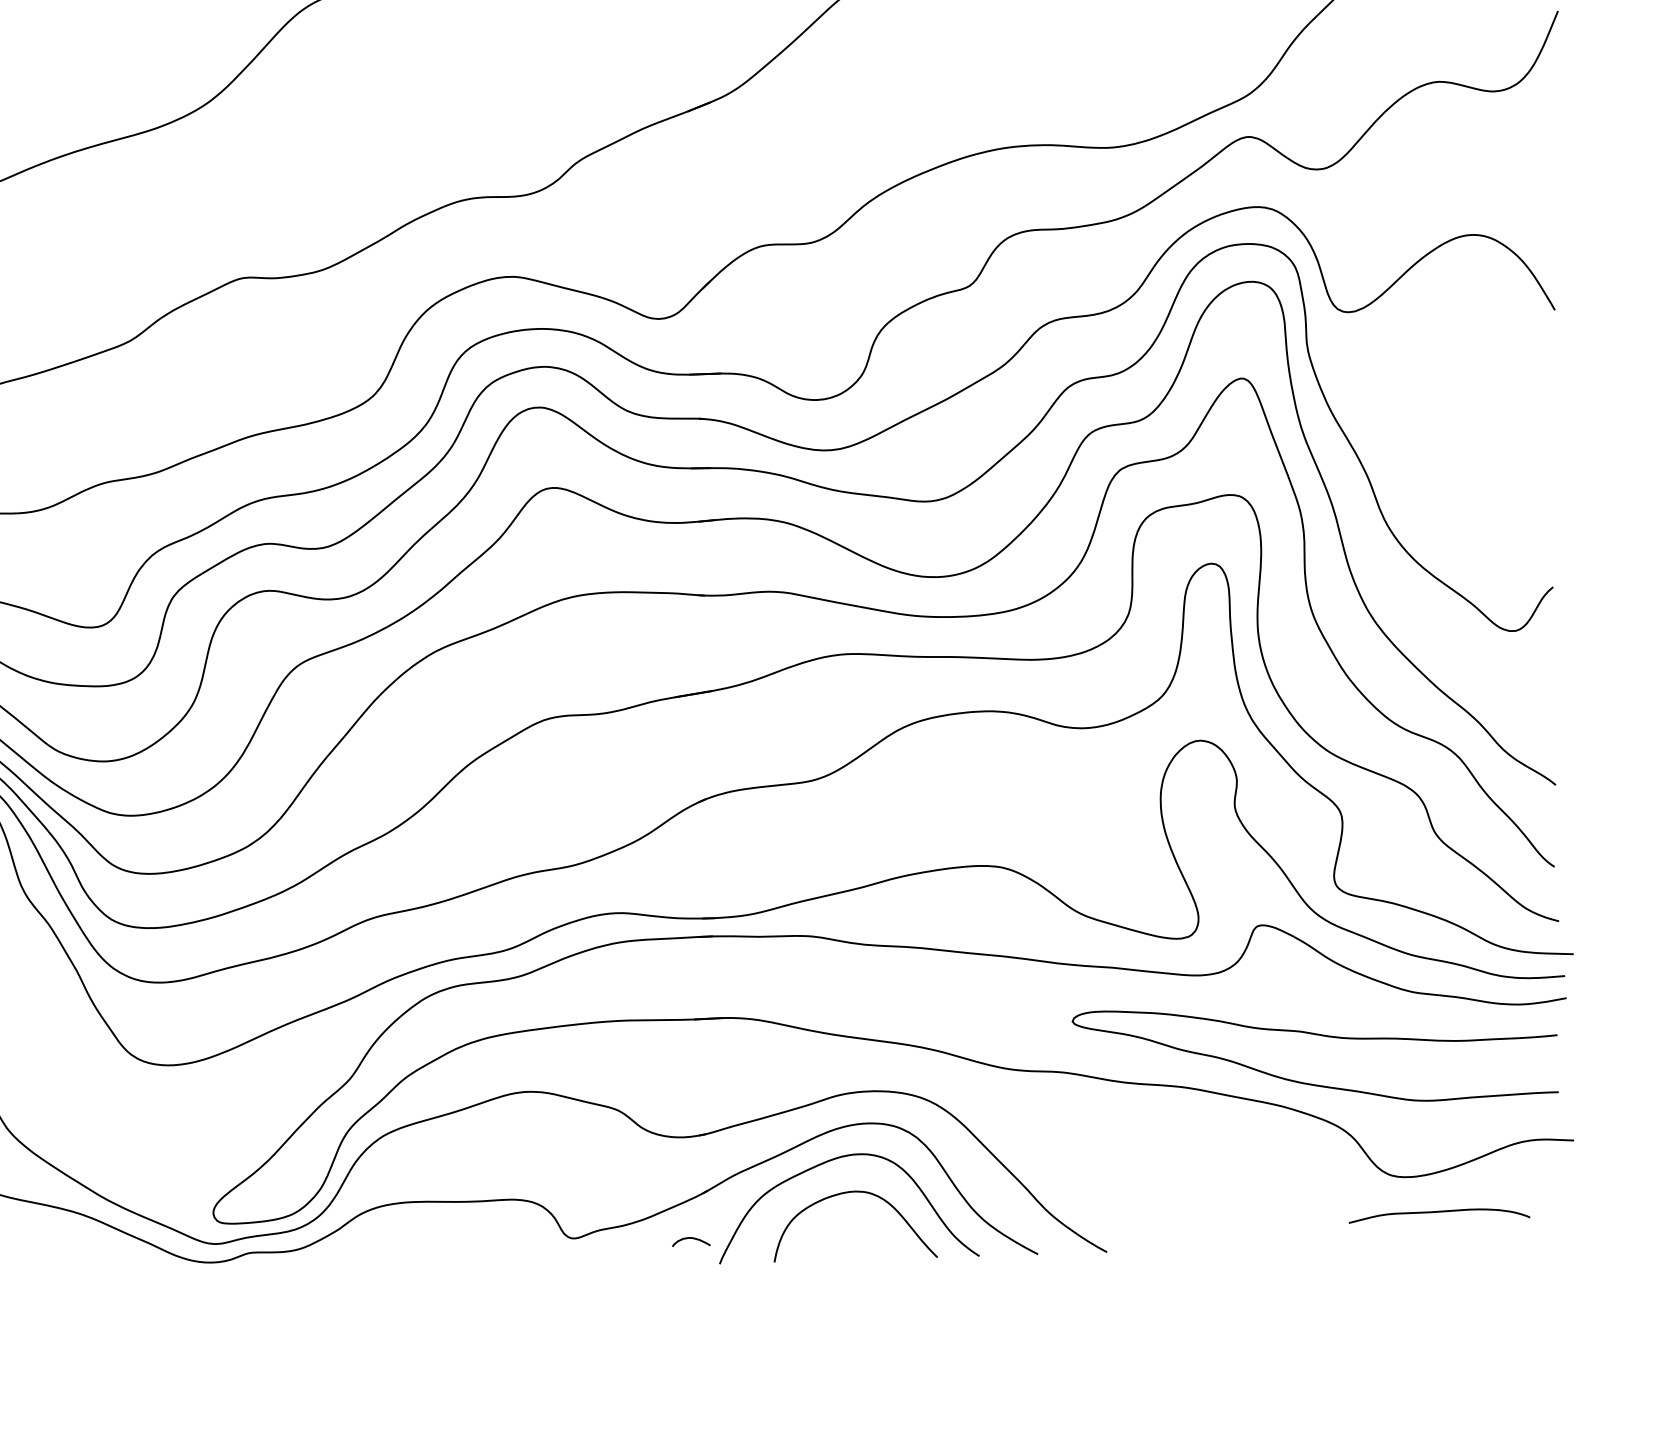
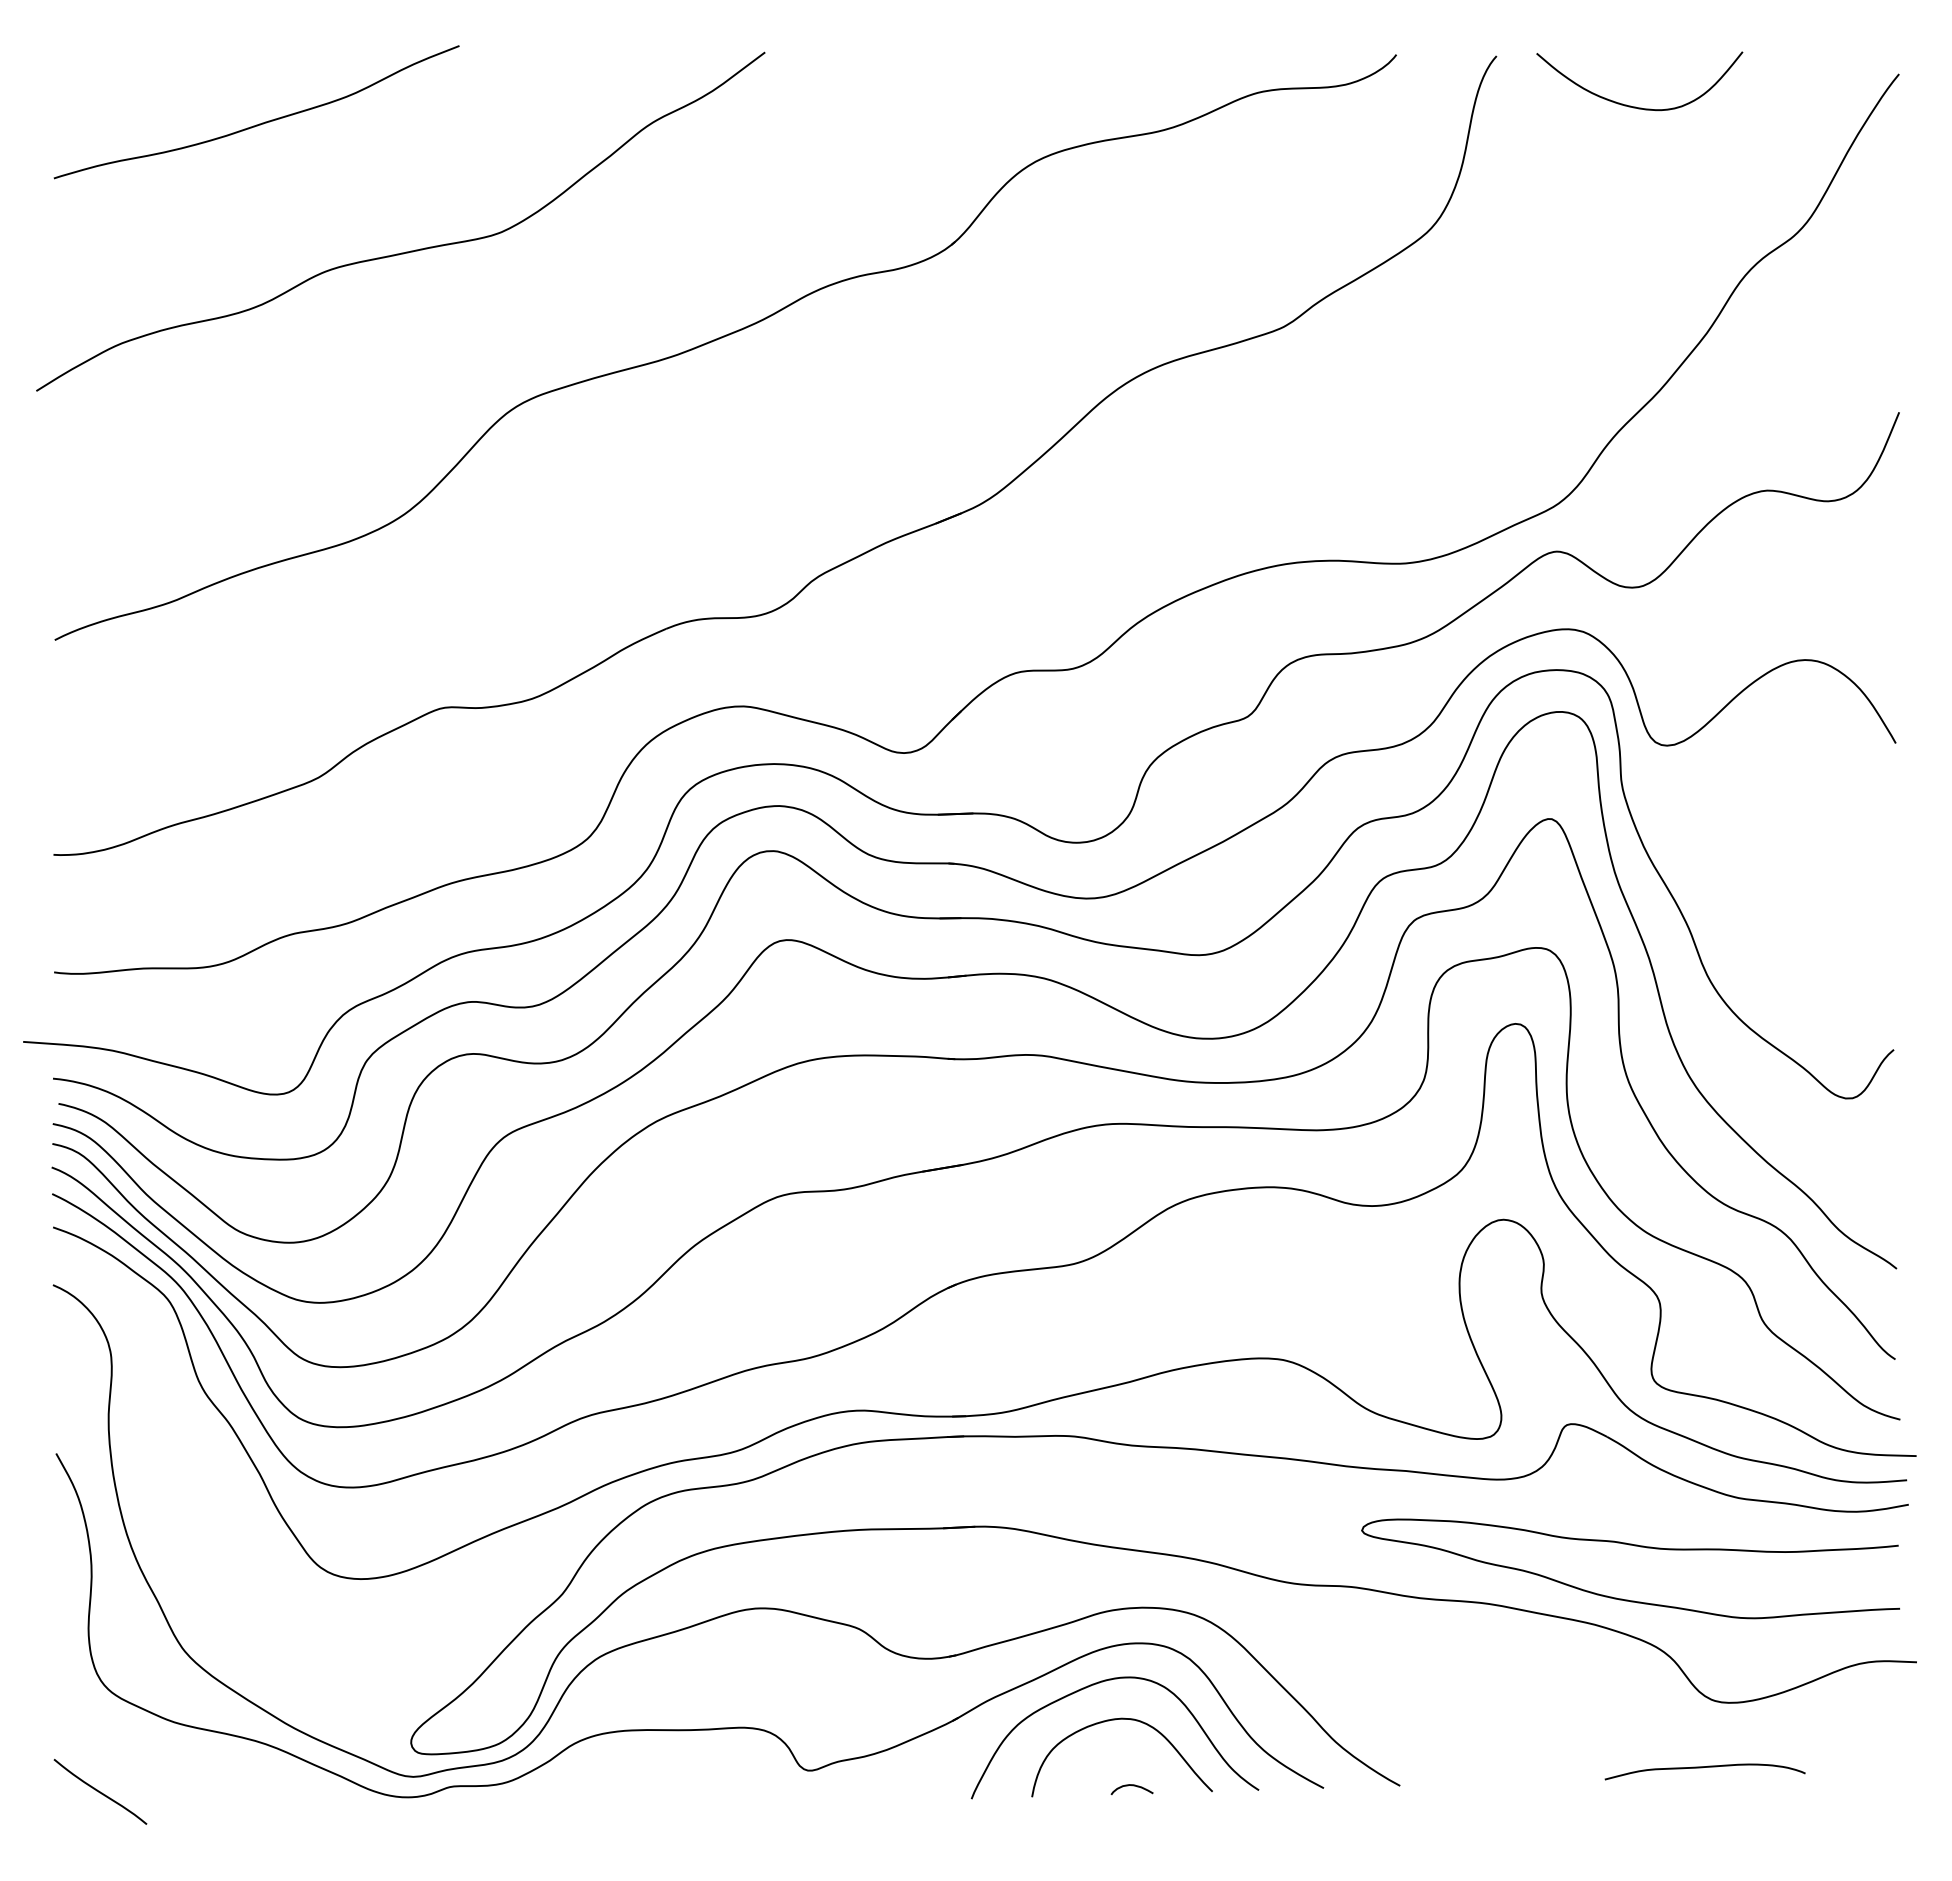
curve: (1437, 1213) -> (1702, 1768), moved
curve: (691, 1239) -> (1132, 1786), moved

